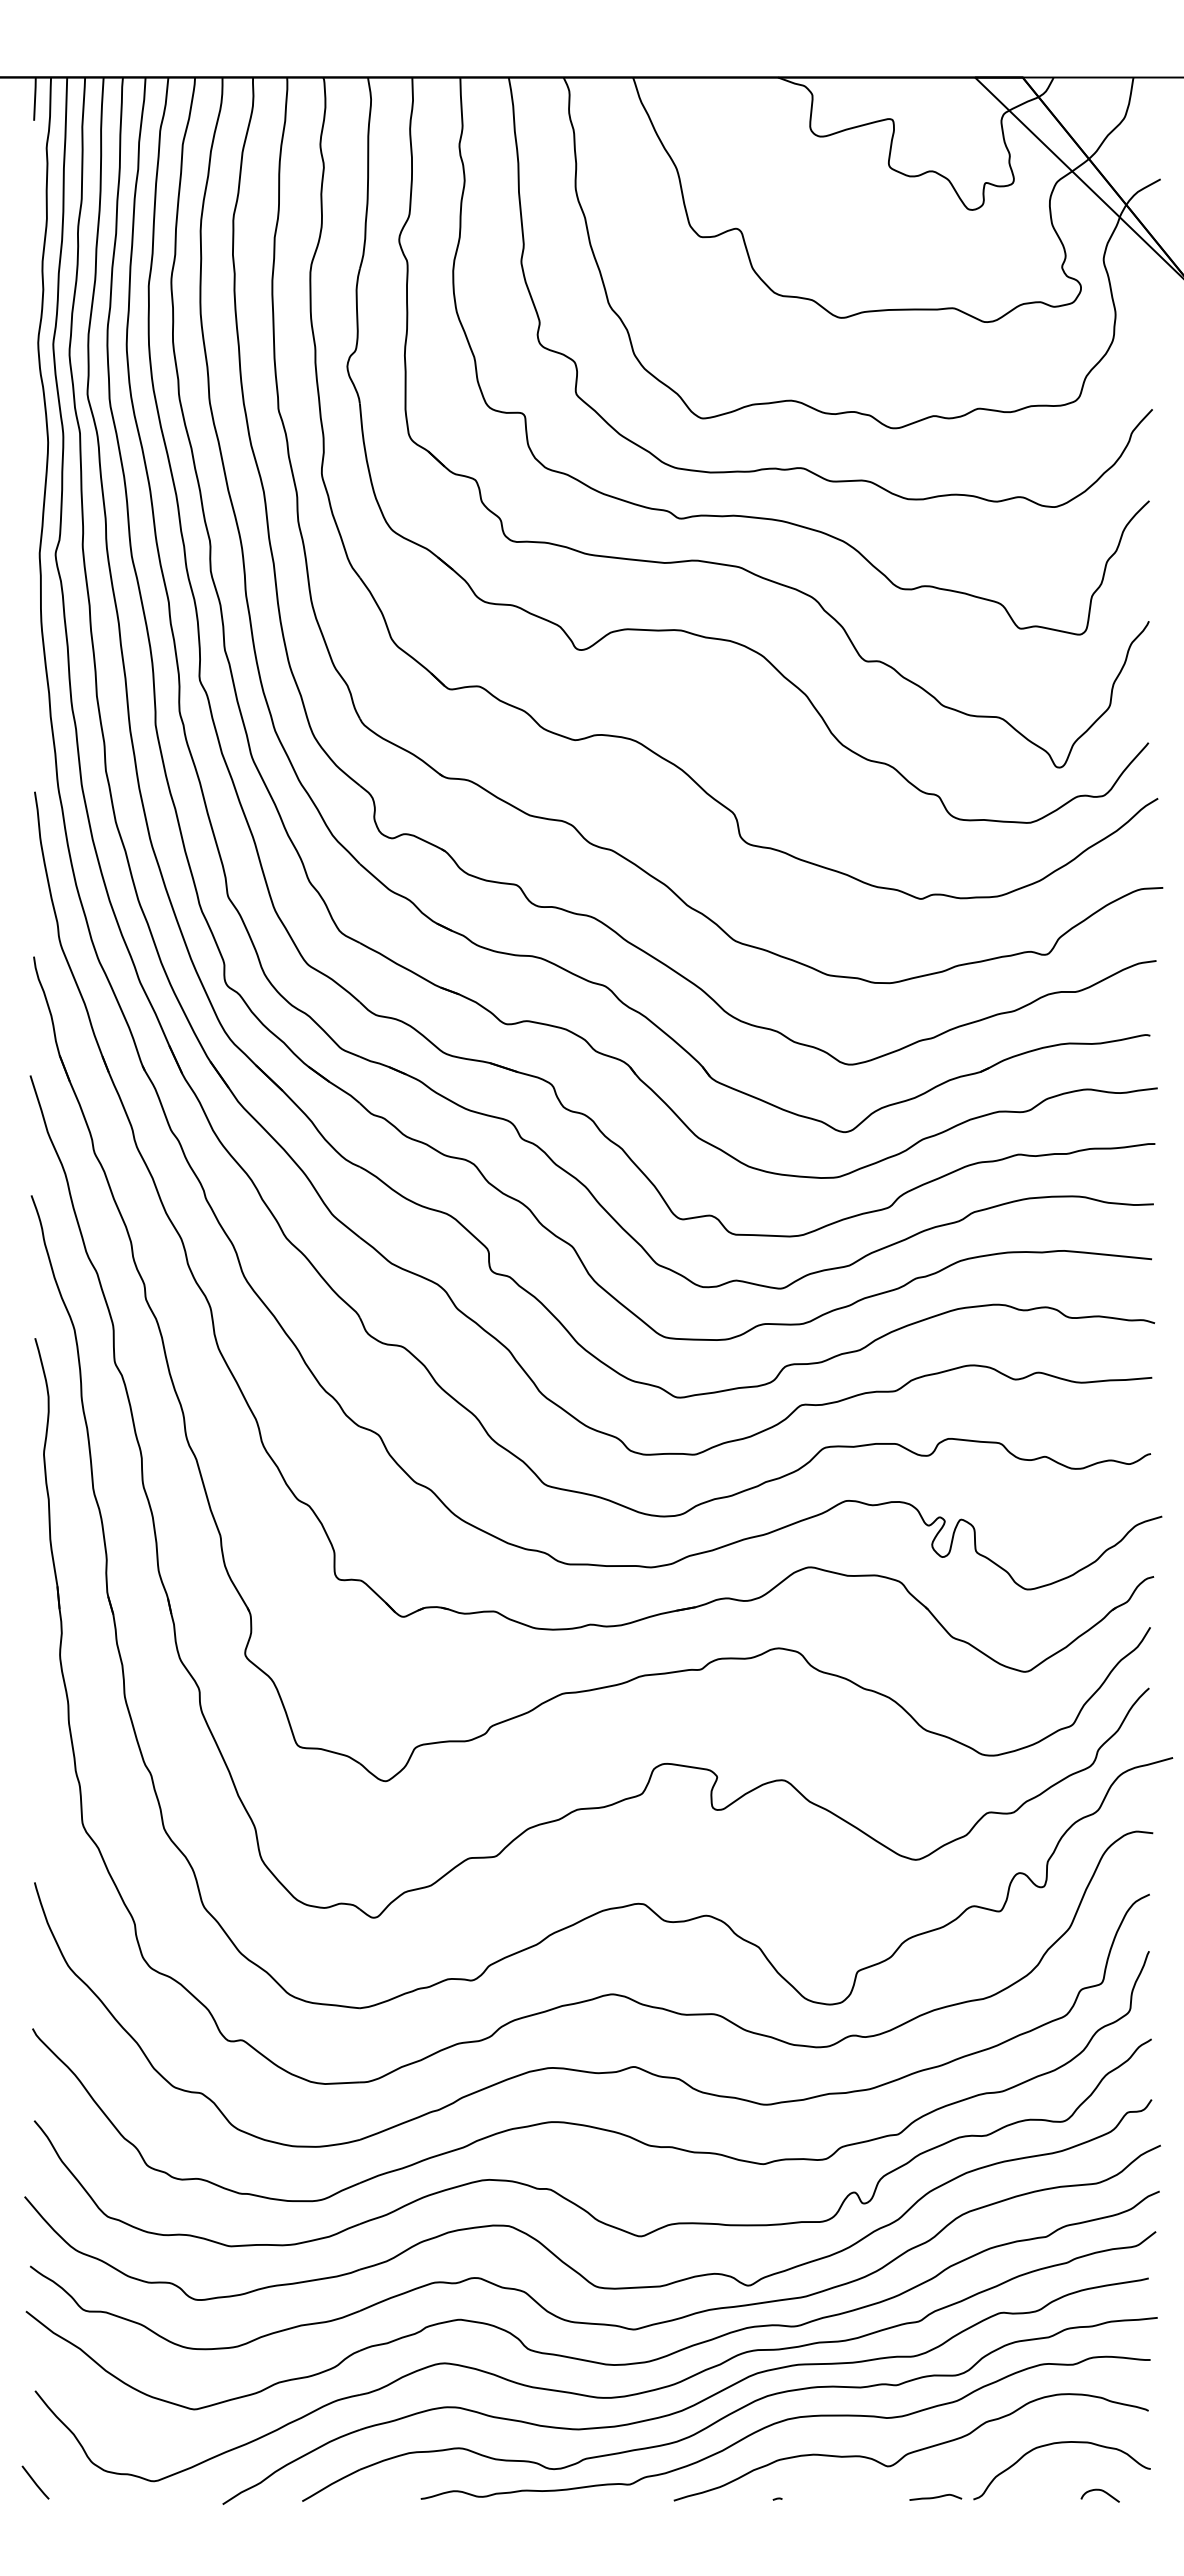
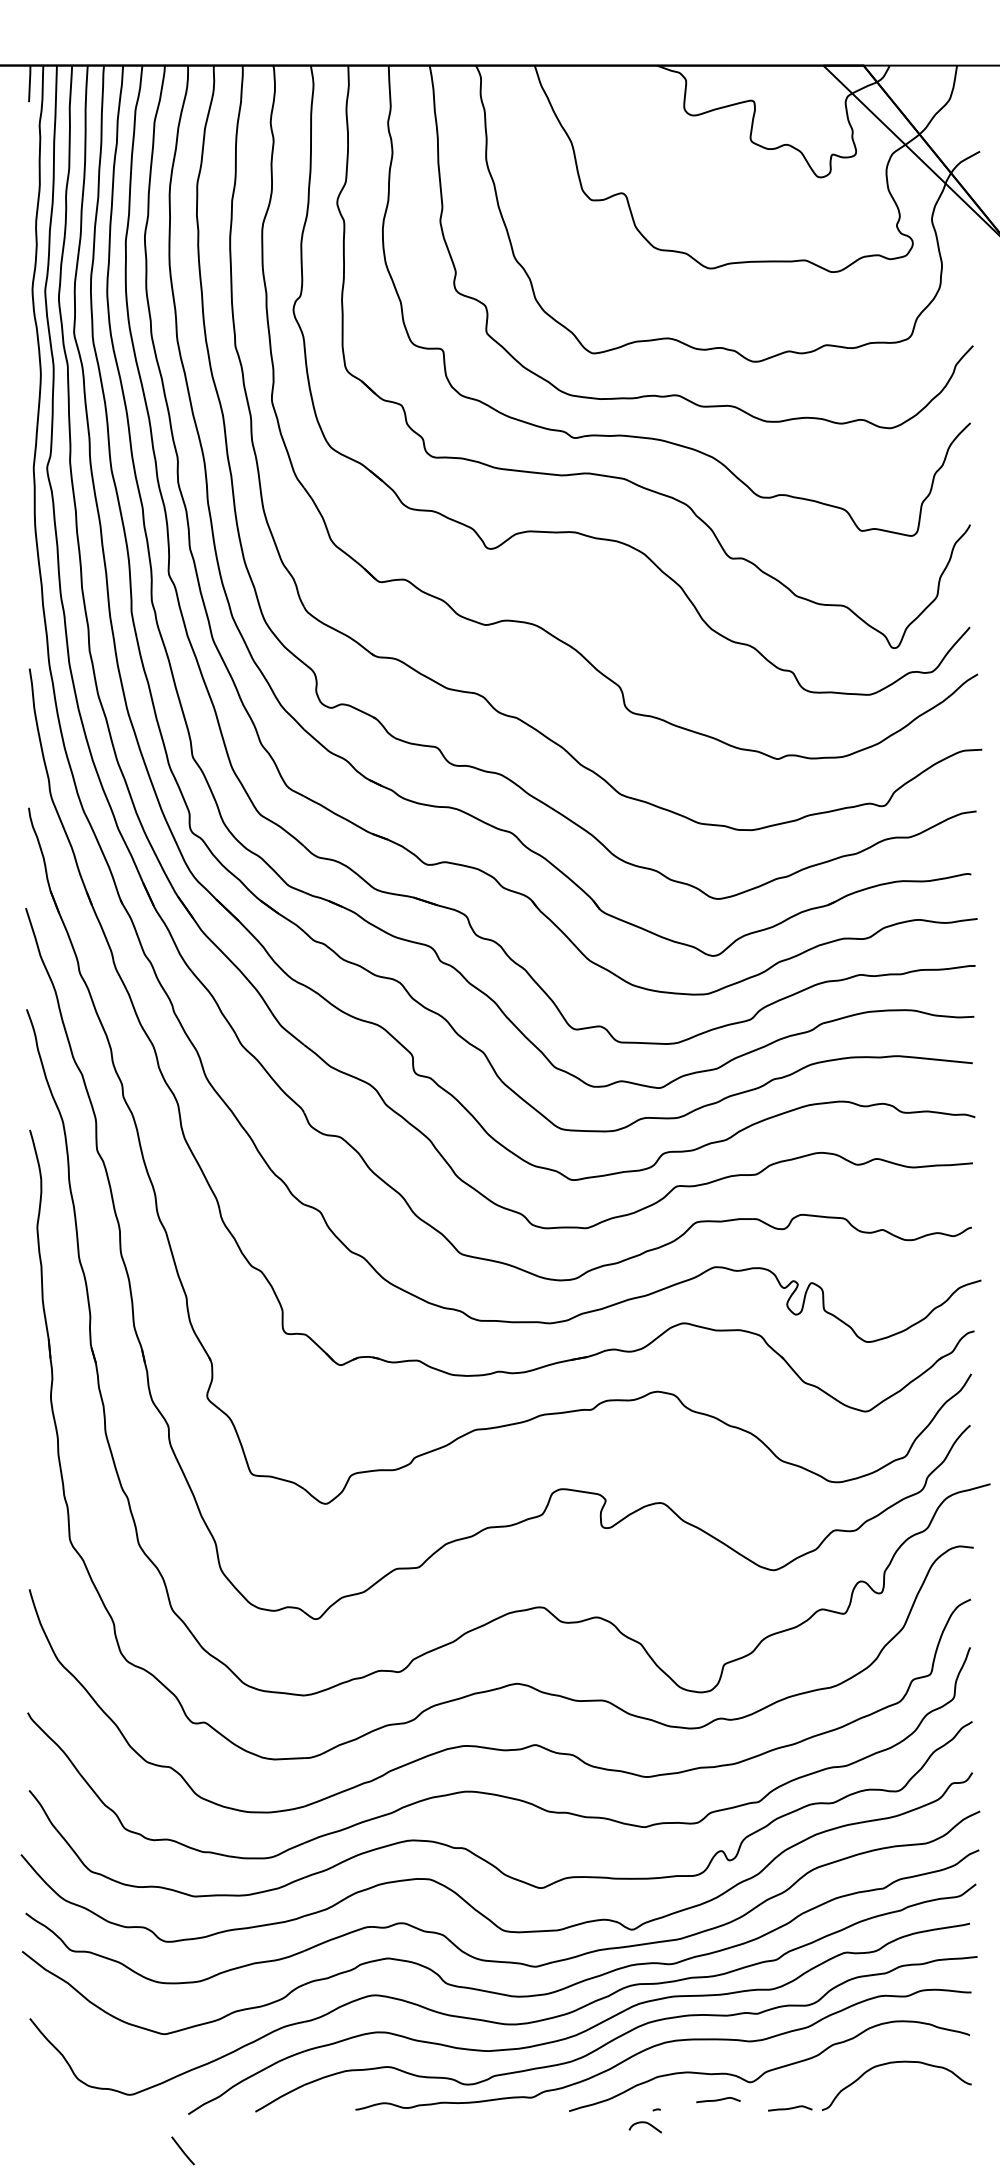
line: (35, 2482) -> (183, 2150), moved
curve: (850, 2486) -> (718, 2099), added
curve: (1101, 2491) -> (646, 2123), moved

